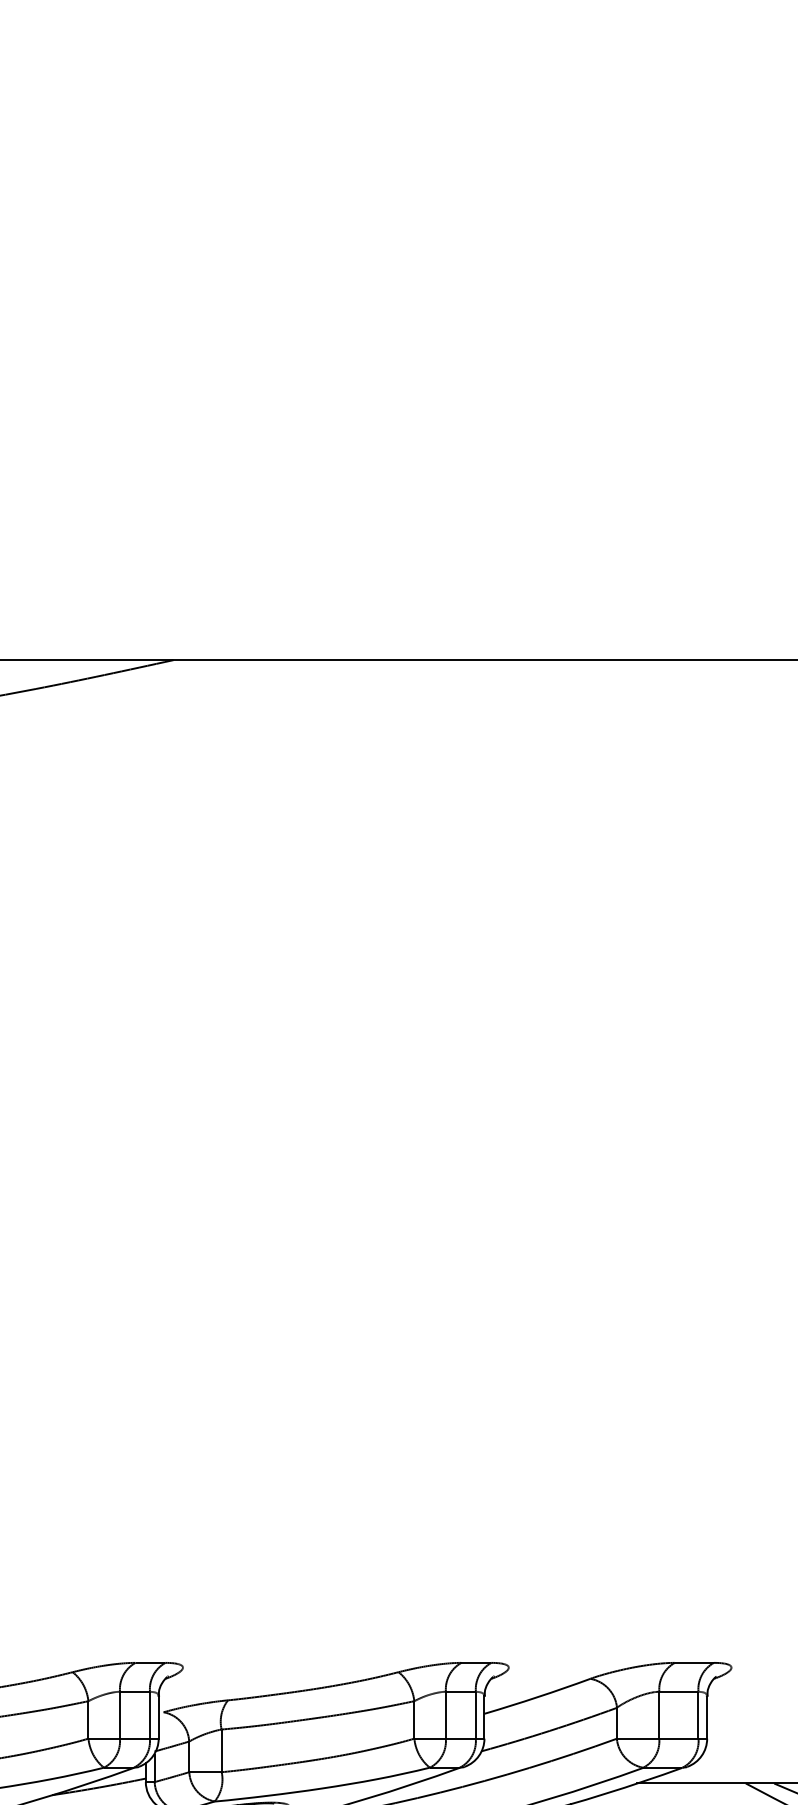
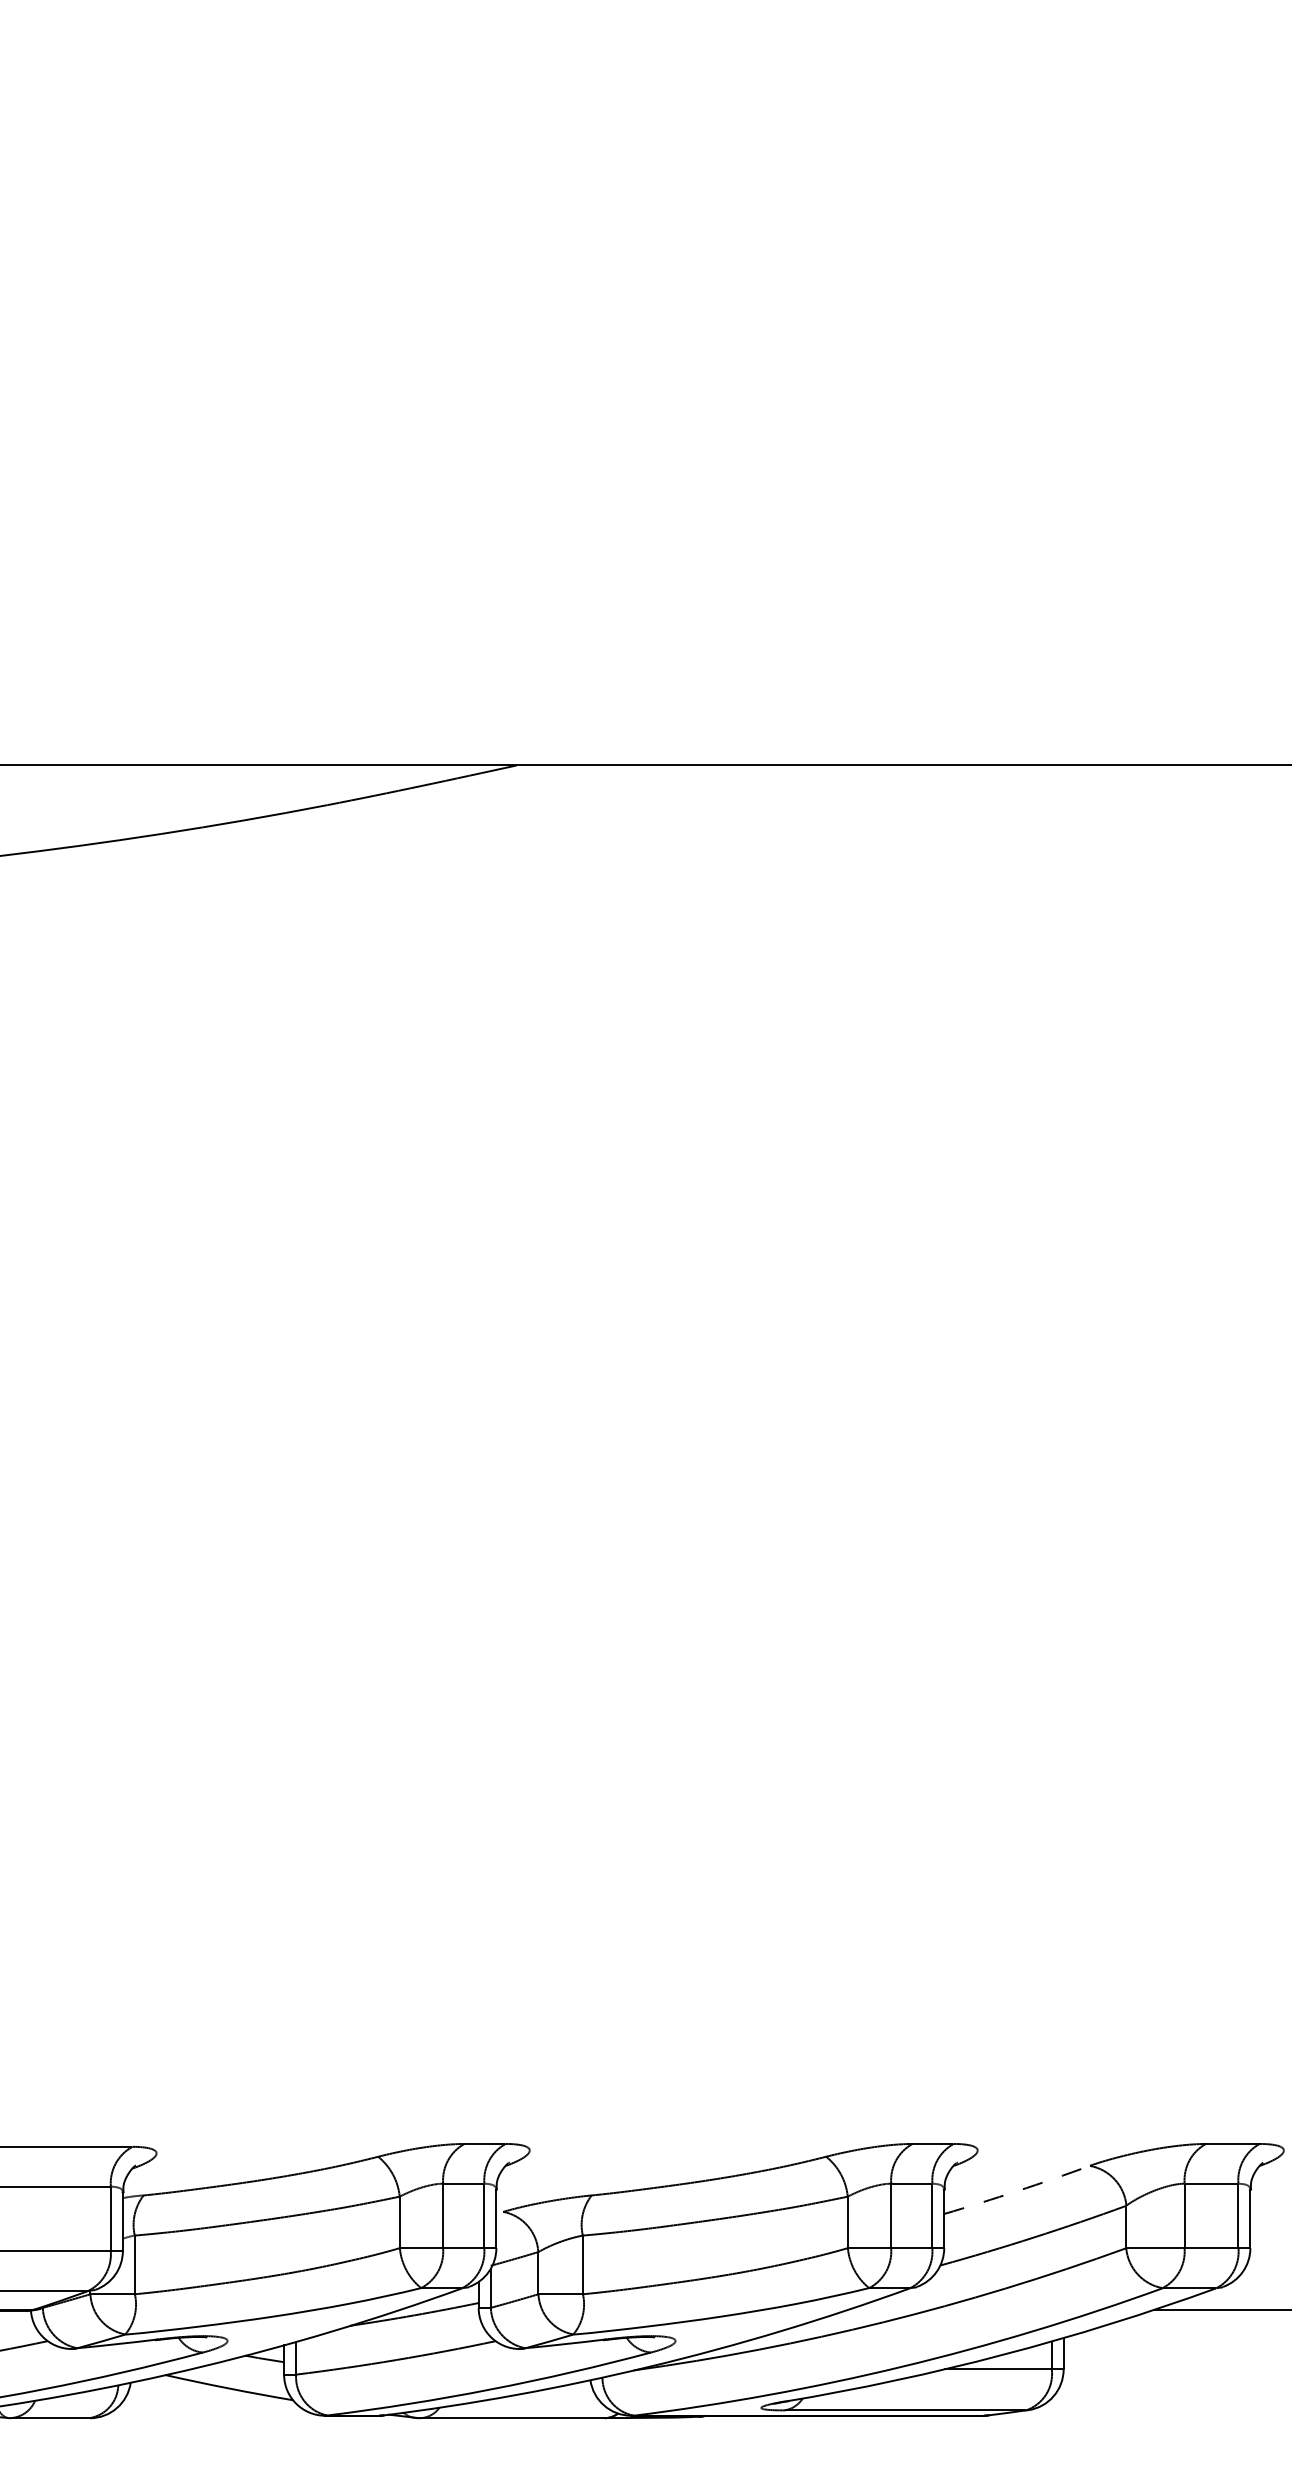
arc: (537, 1697) -> (1017, 2191), solid -> dashed

